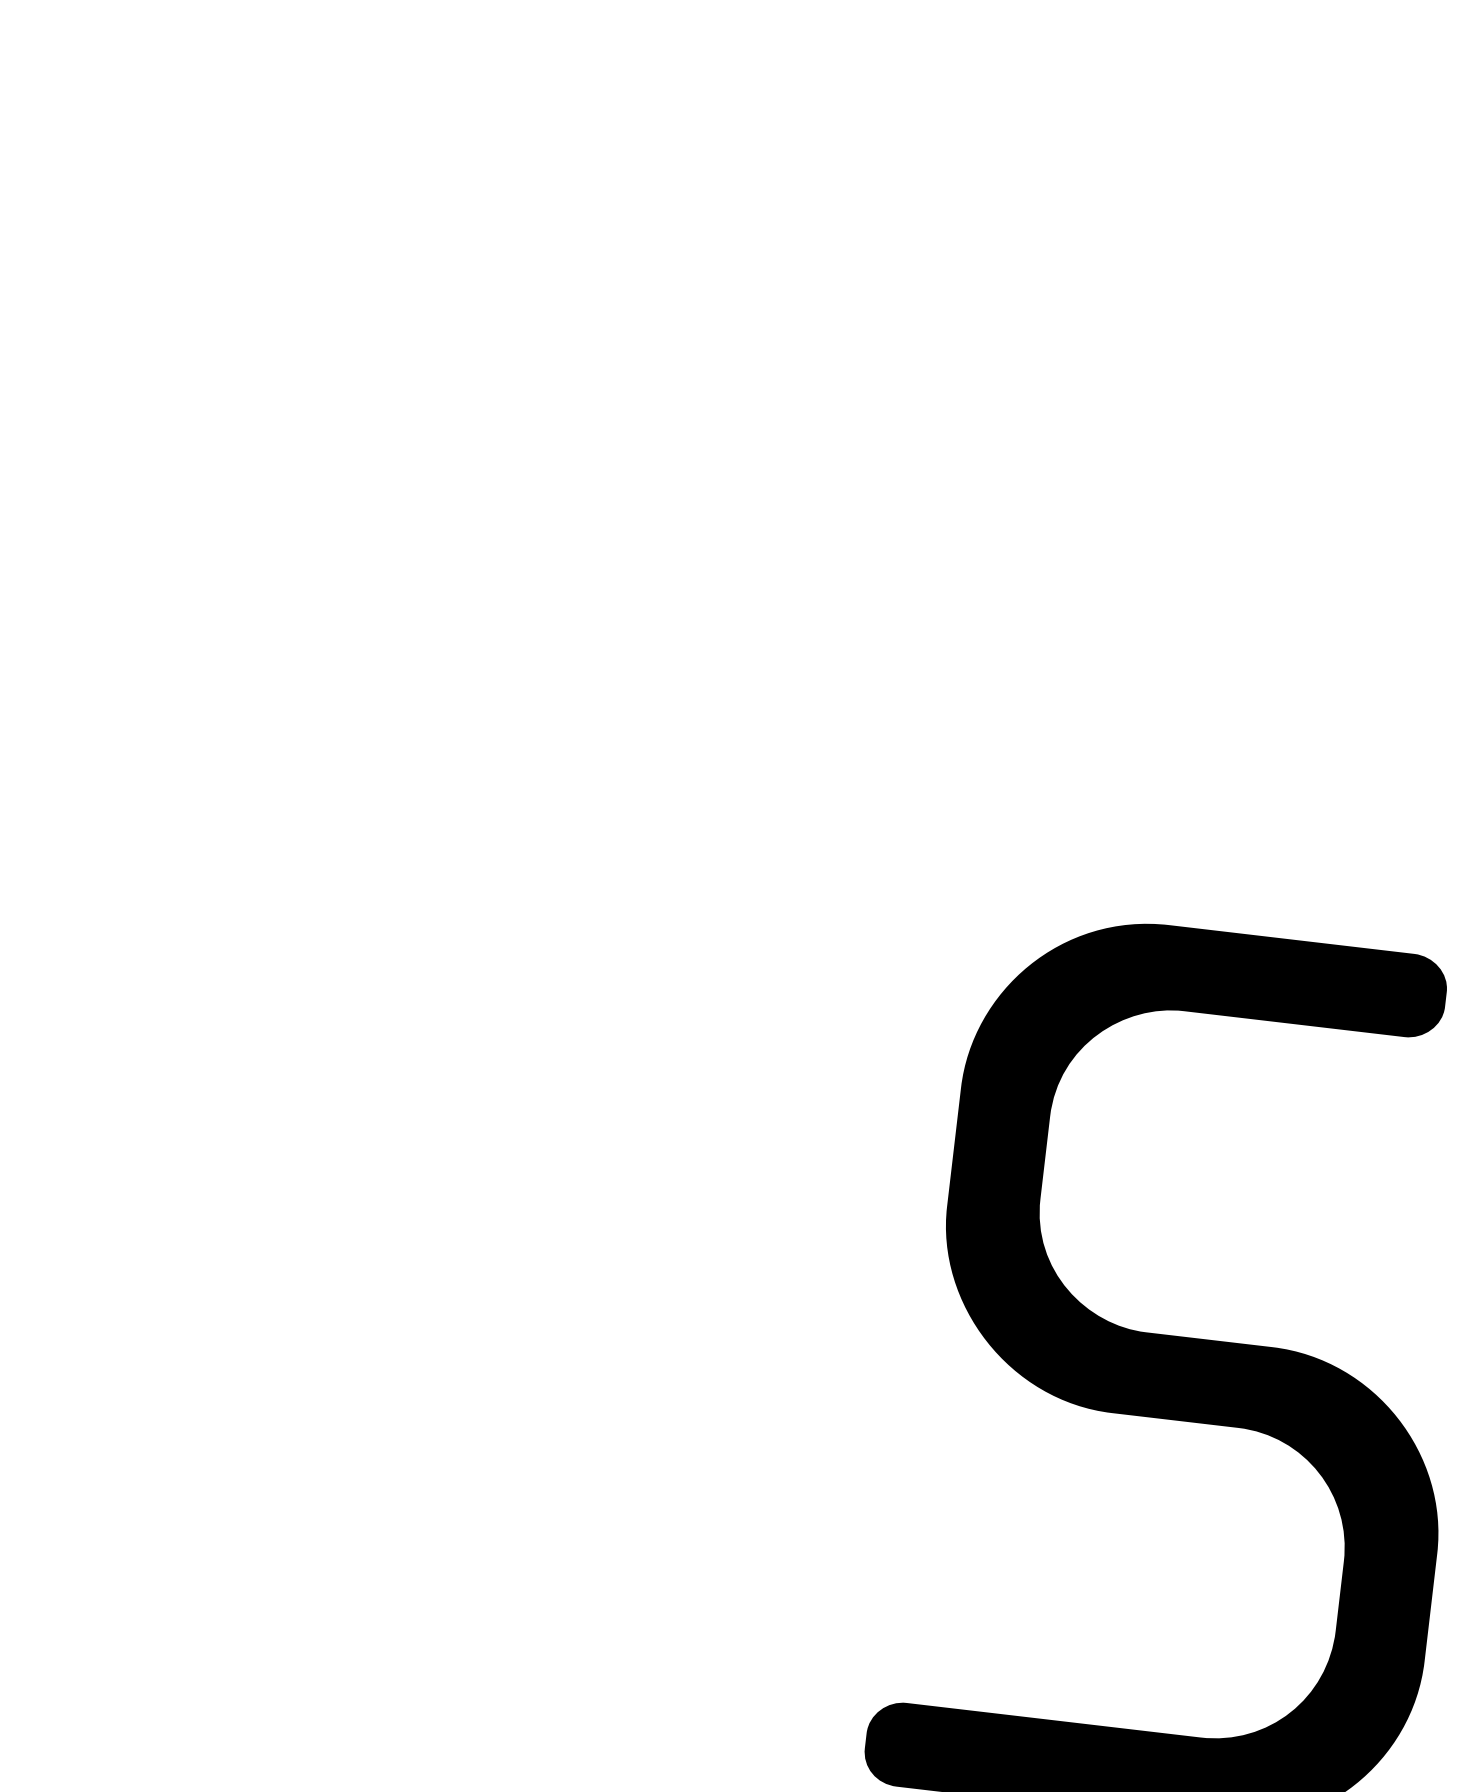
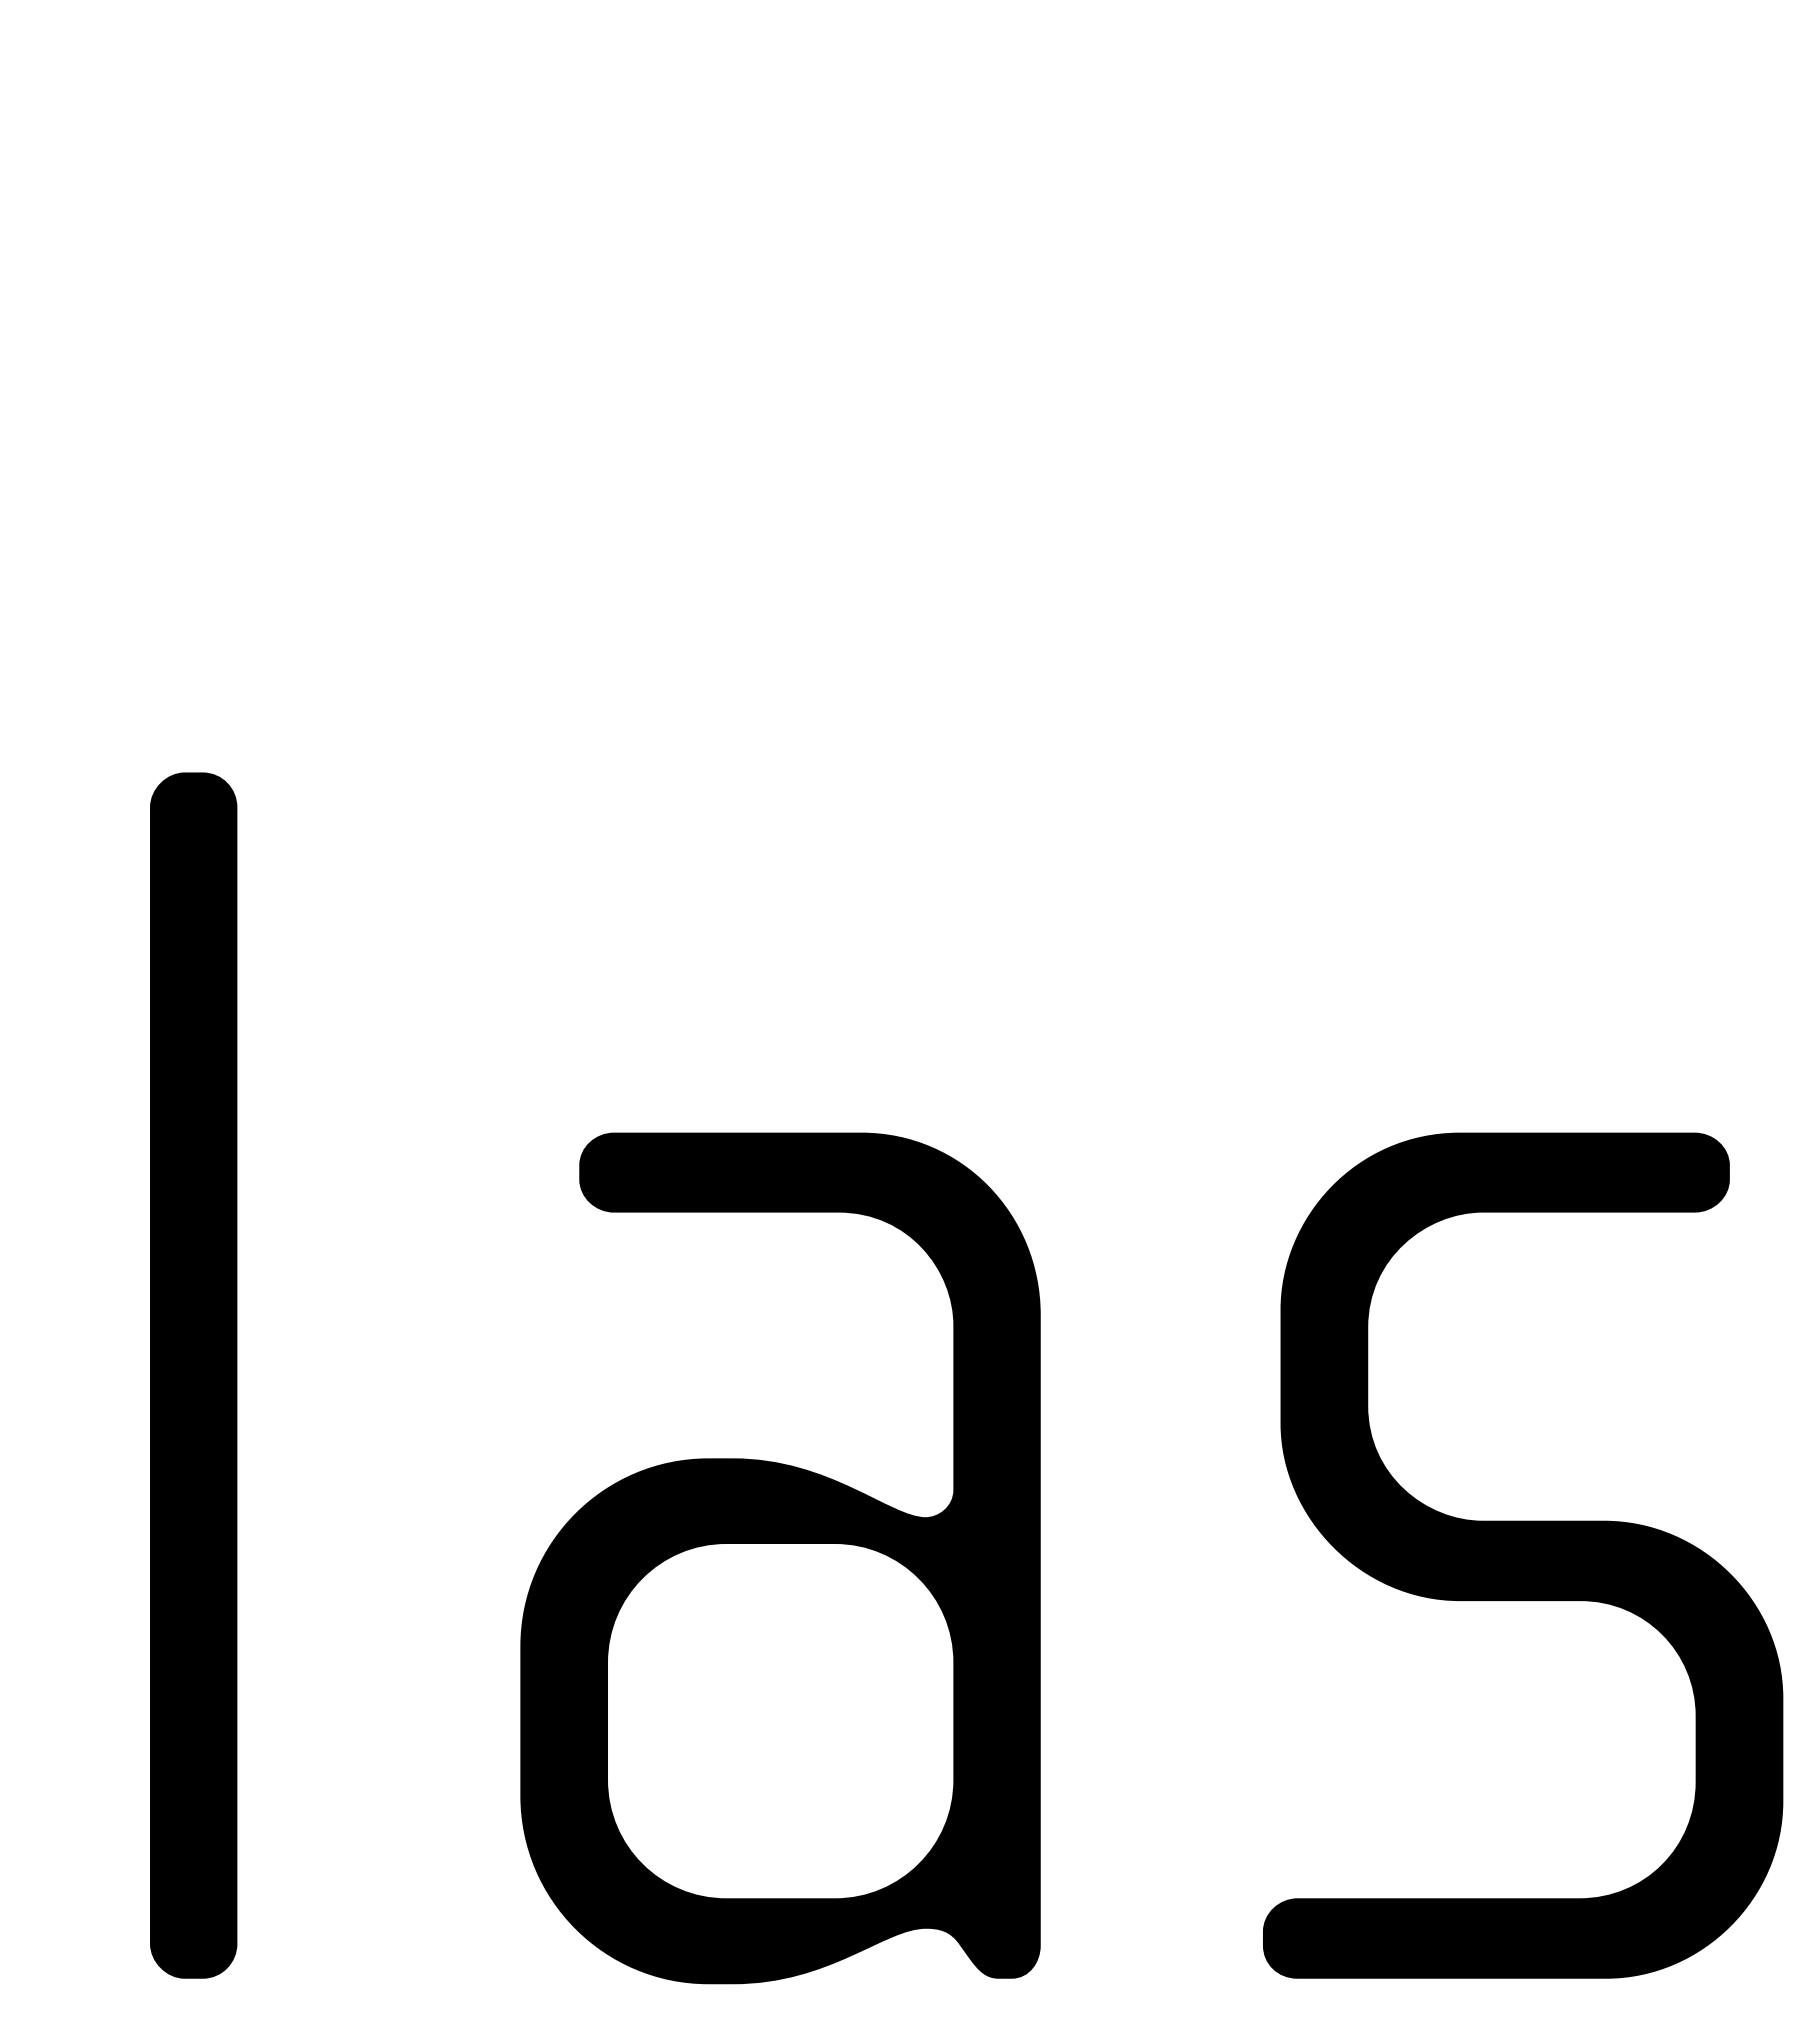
part: (409, 1285) -> (780, 1558), added

